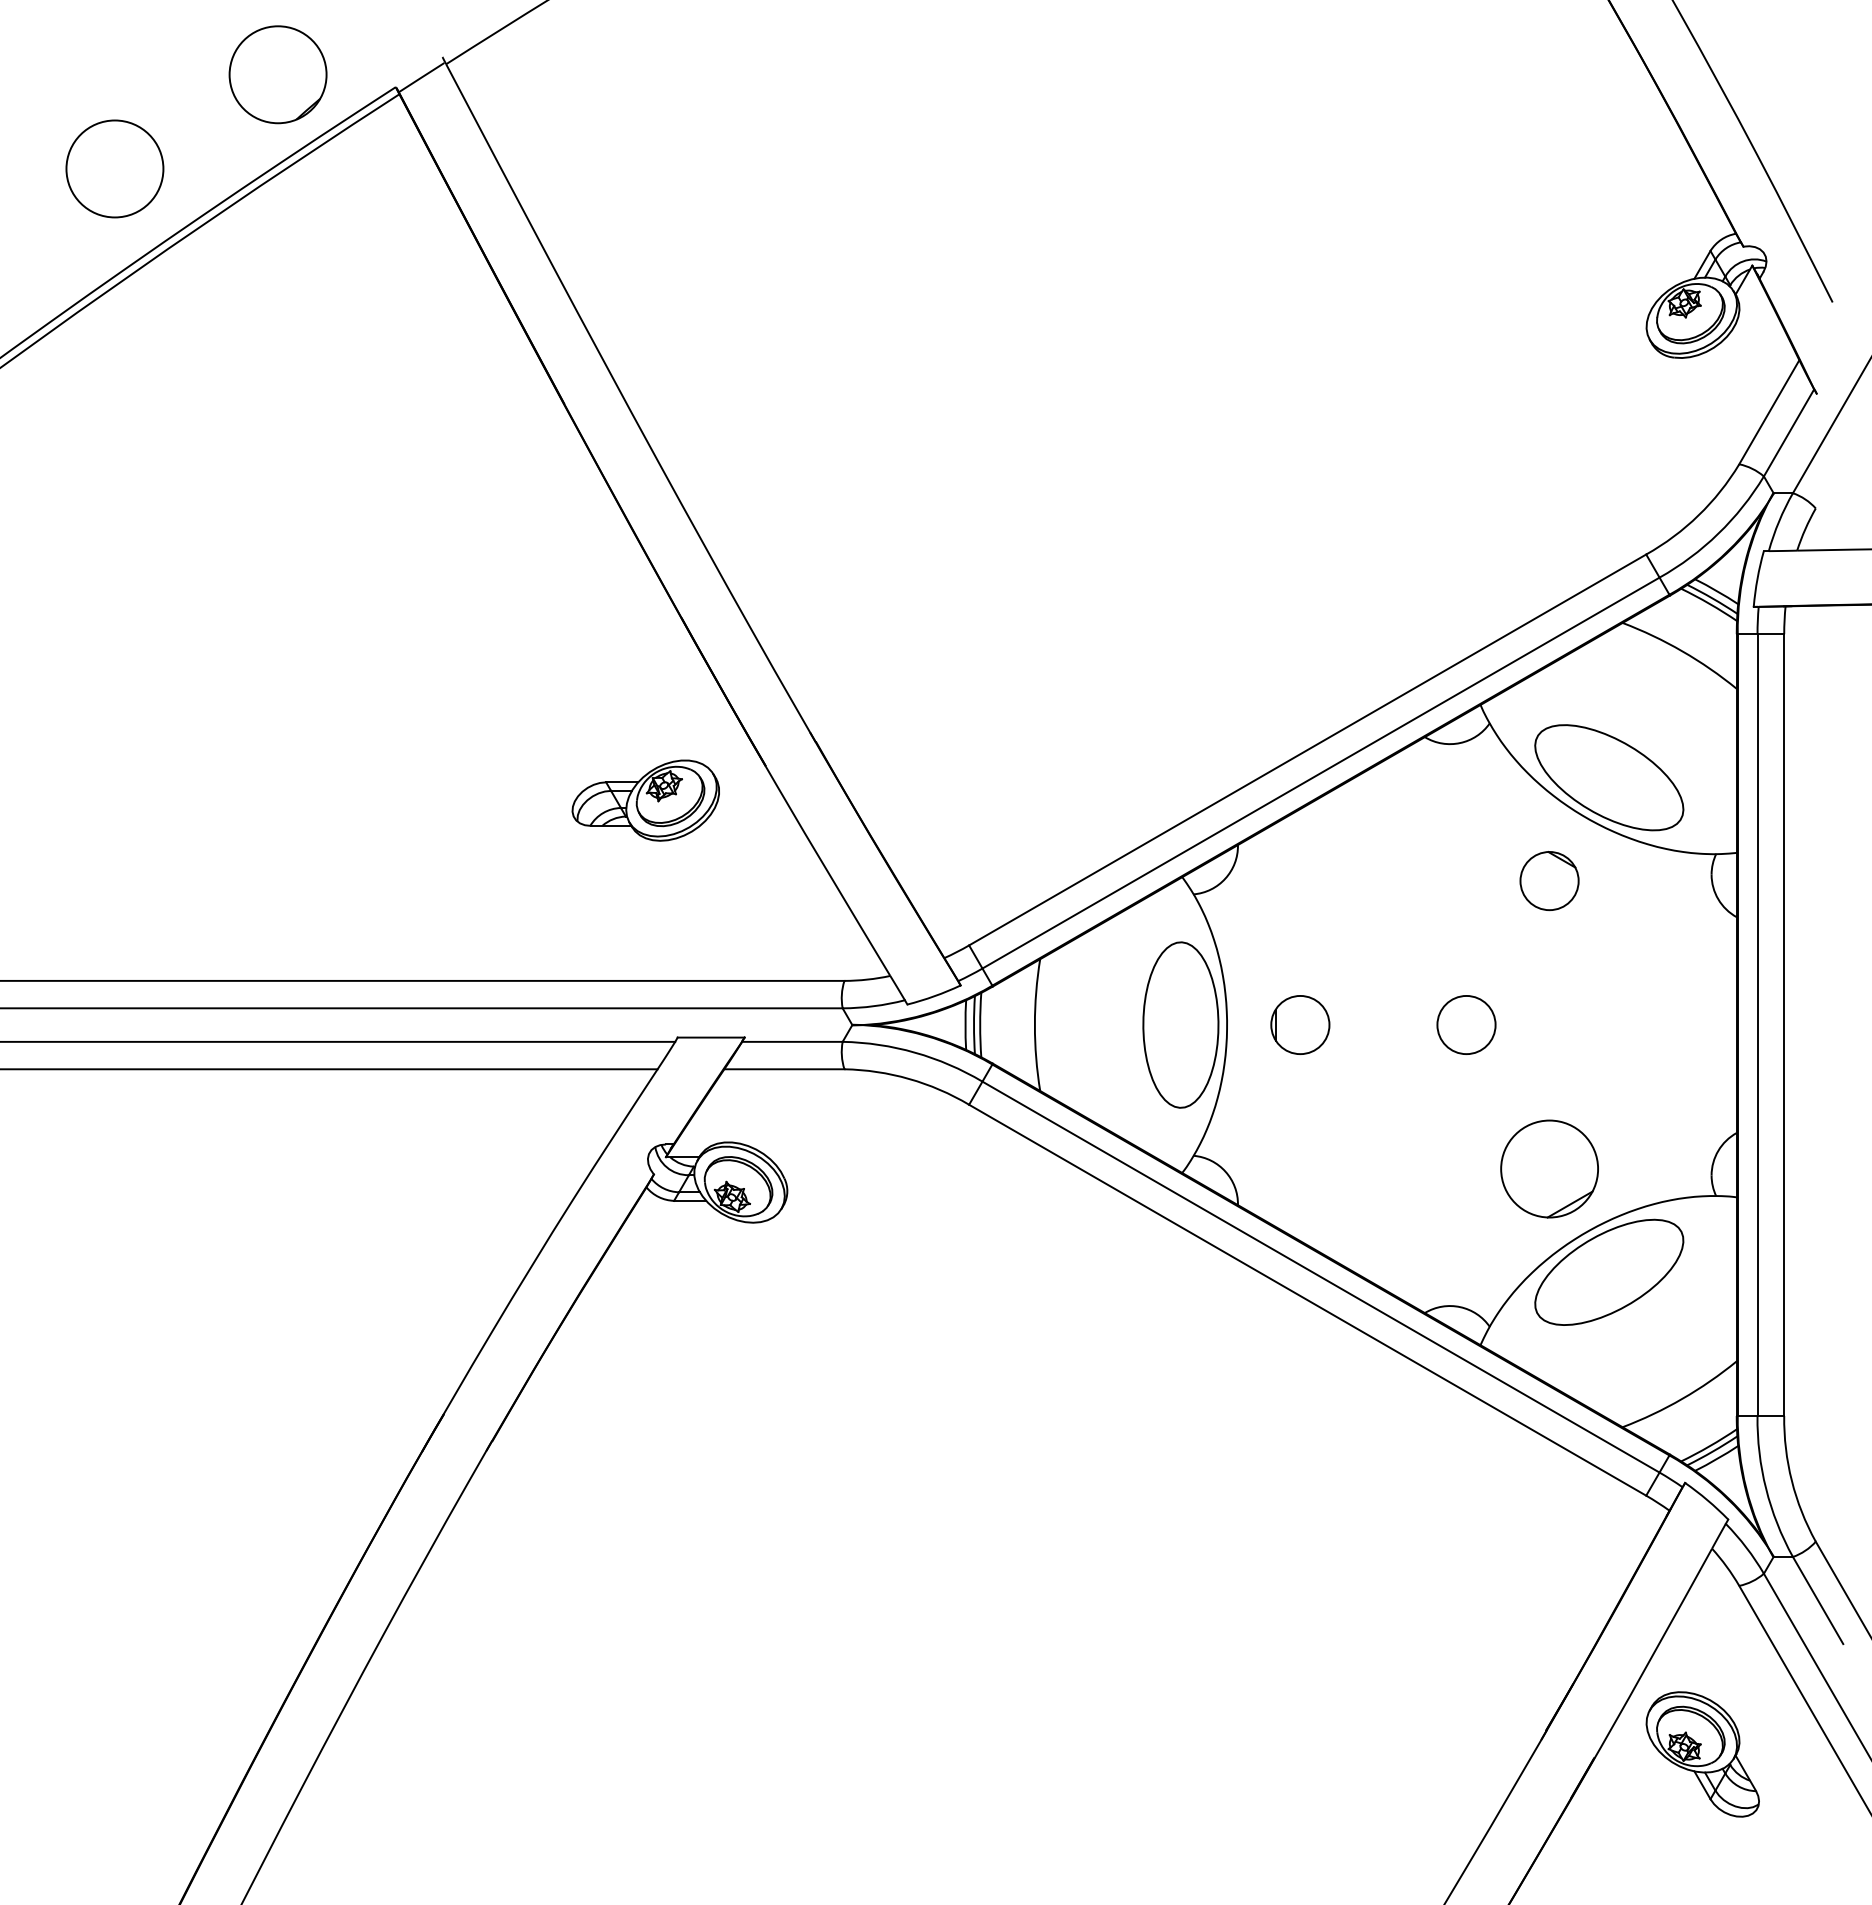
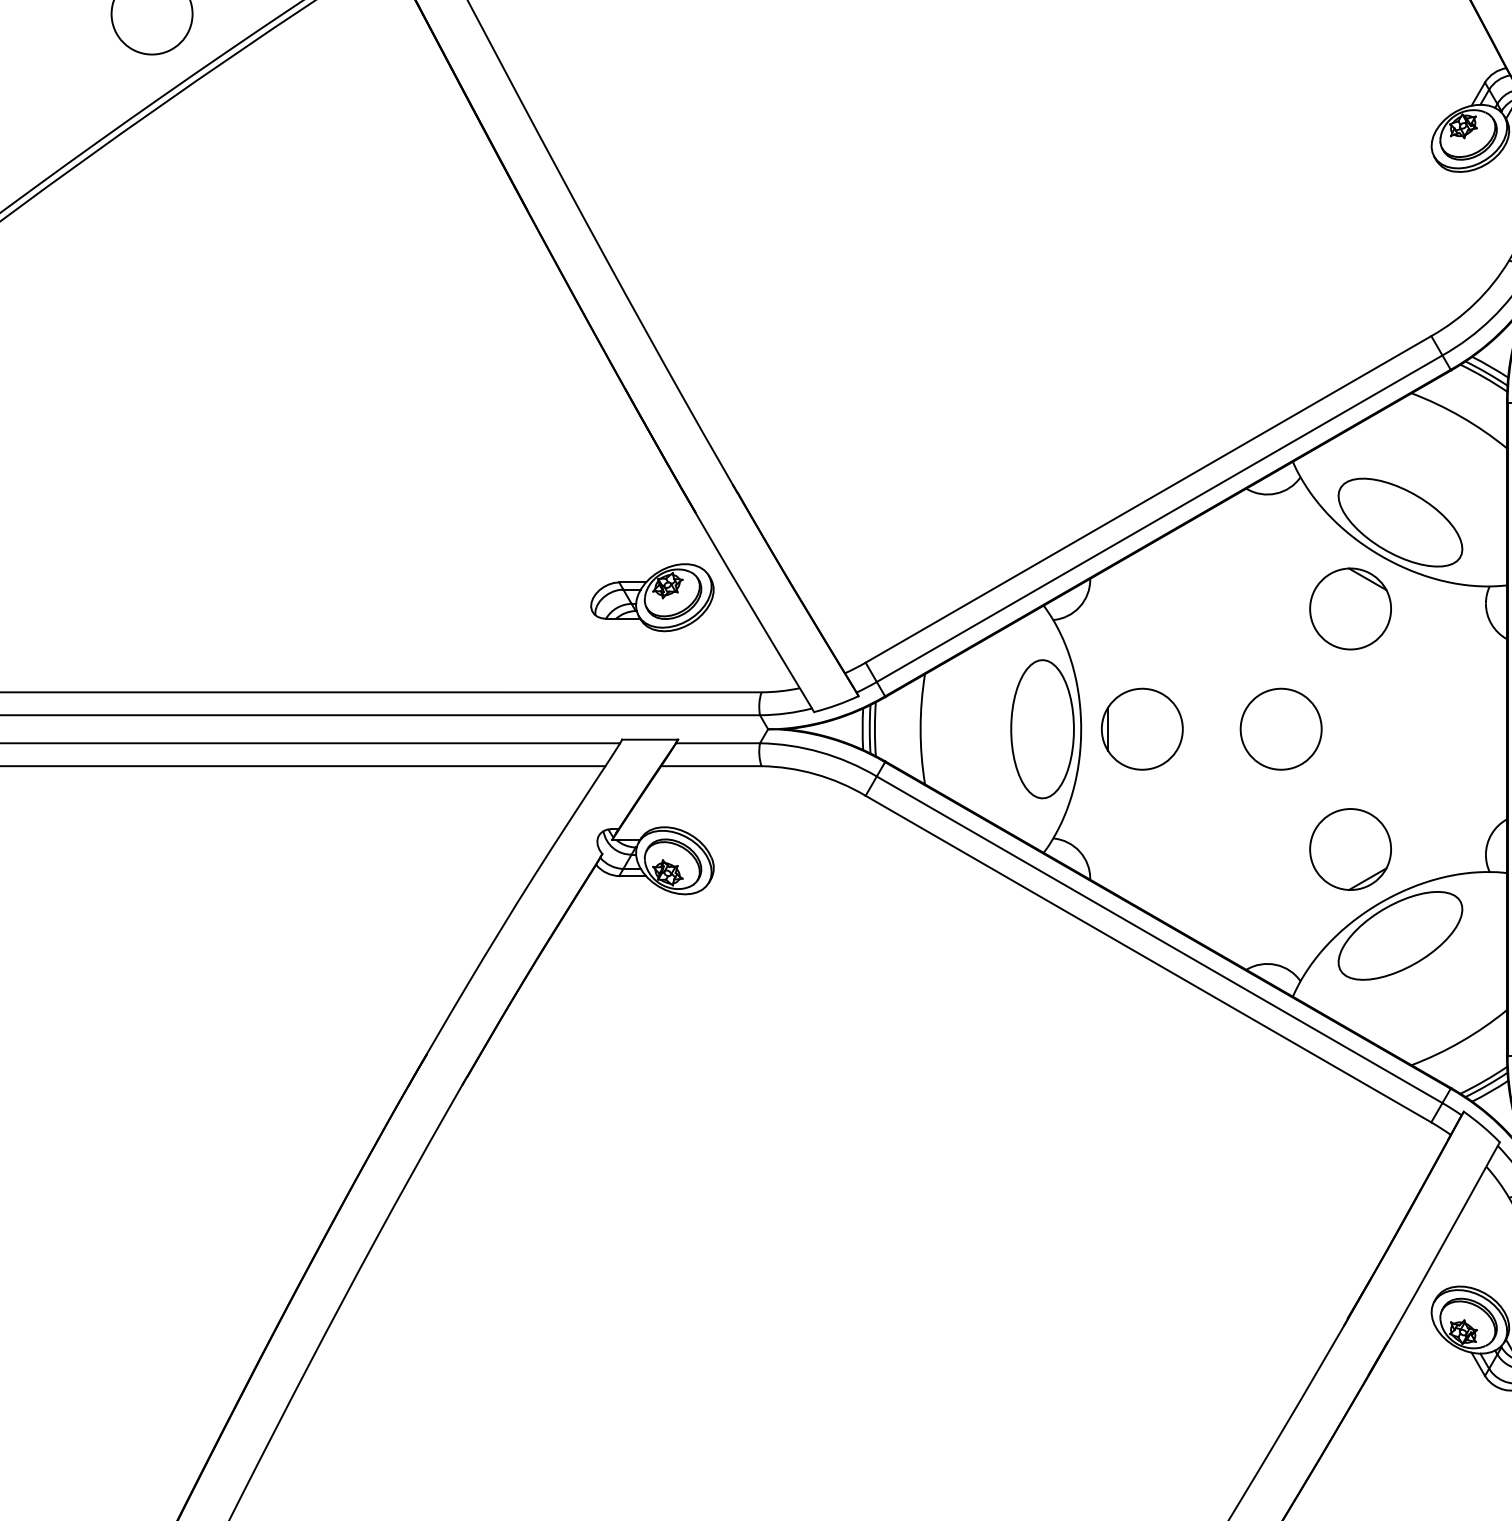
part: (645, 800) -> (652, 597), moved
part: (1549, 880) -> (1350, 608), size x1.67
part: (1300, 1024) -> (1142, 728), size x1.67
circle: (1466, 1024) -> (1281, 728), size x1.67

